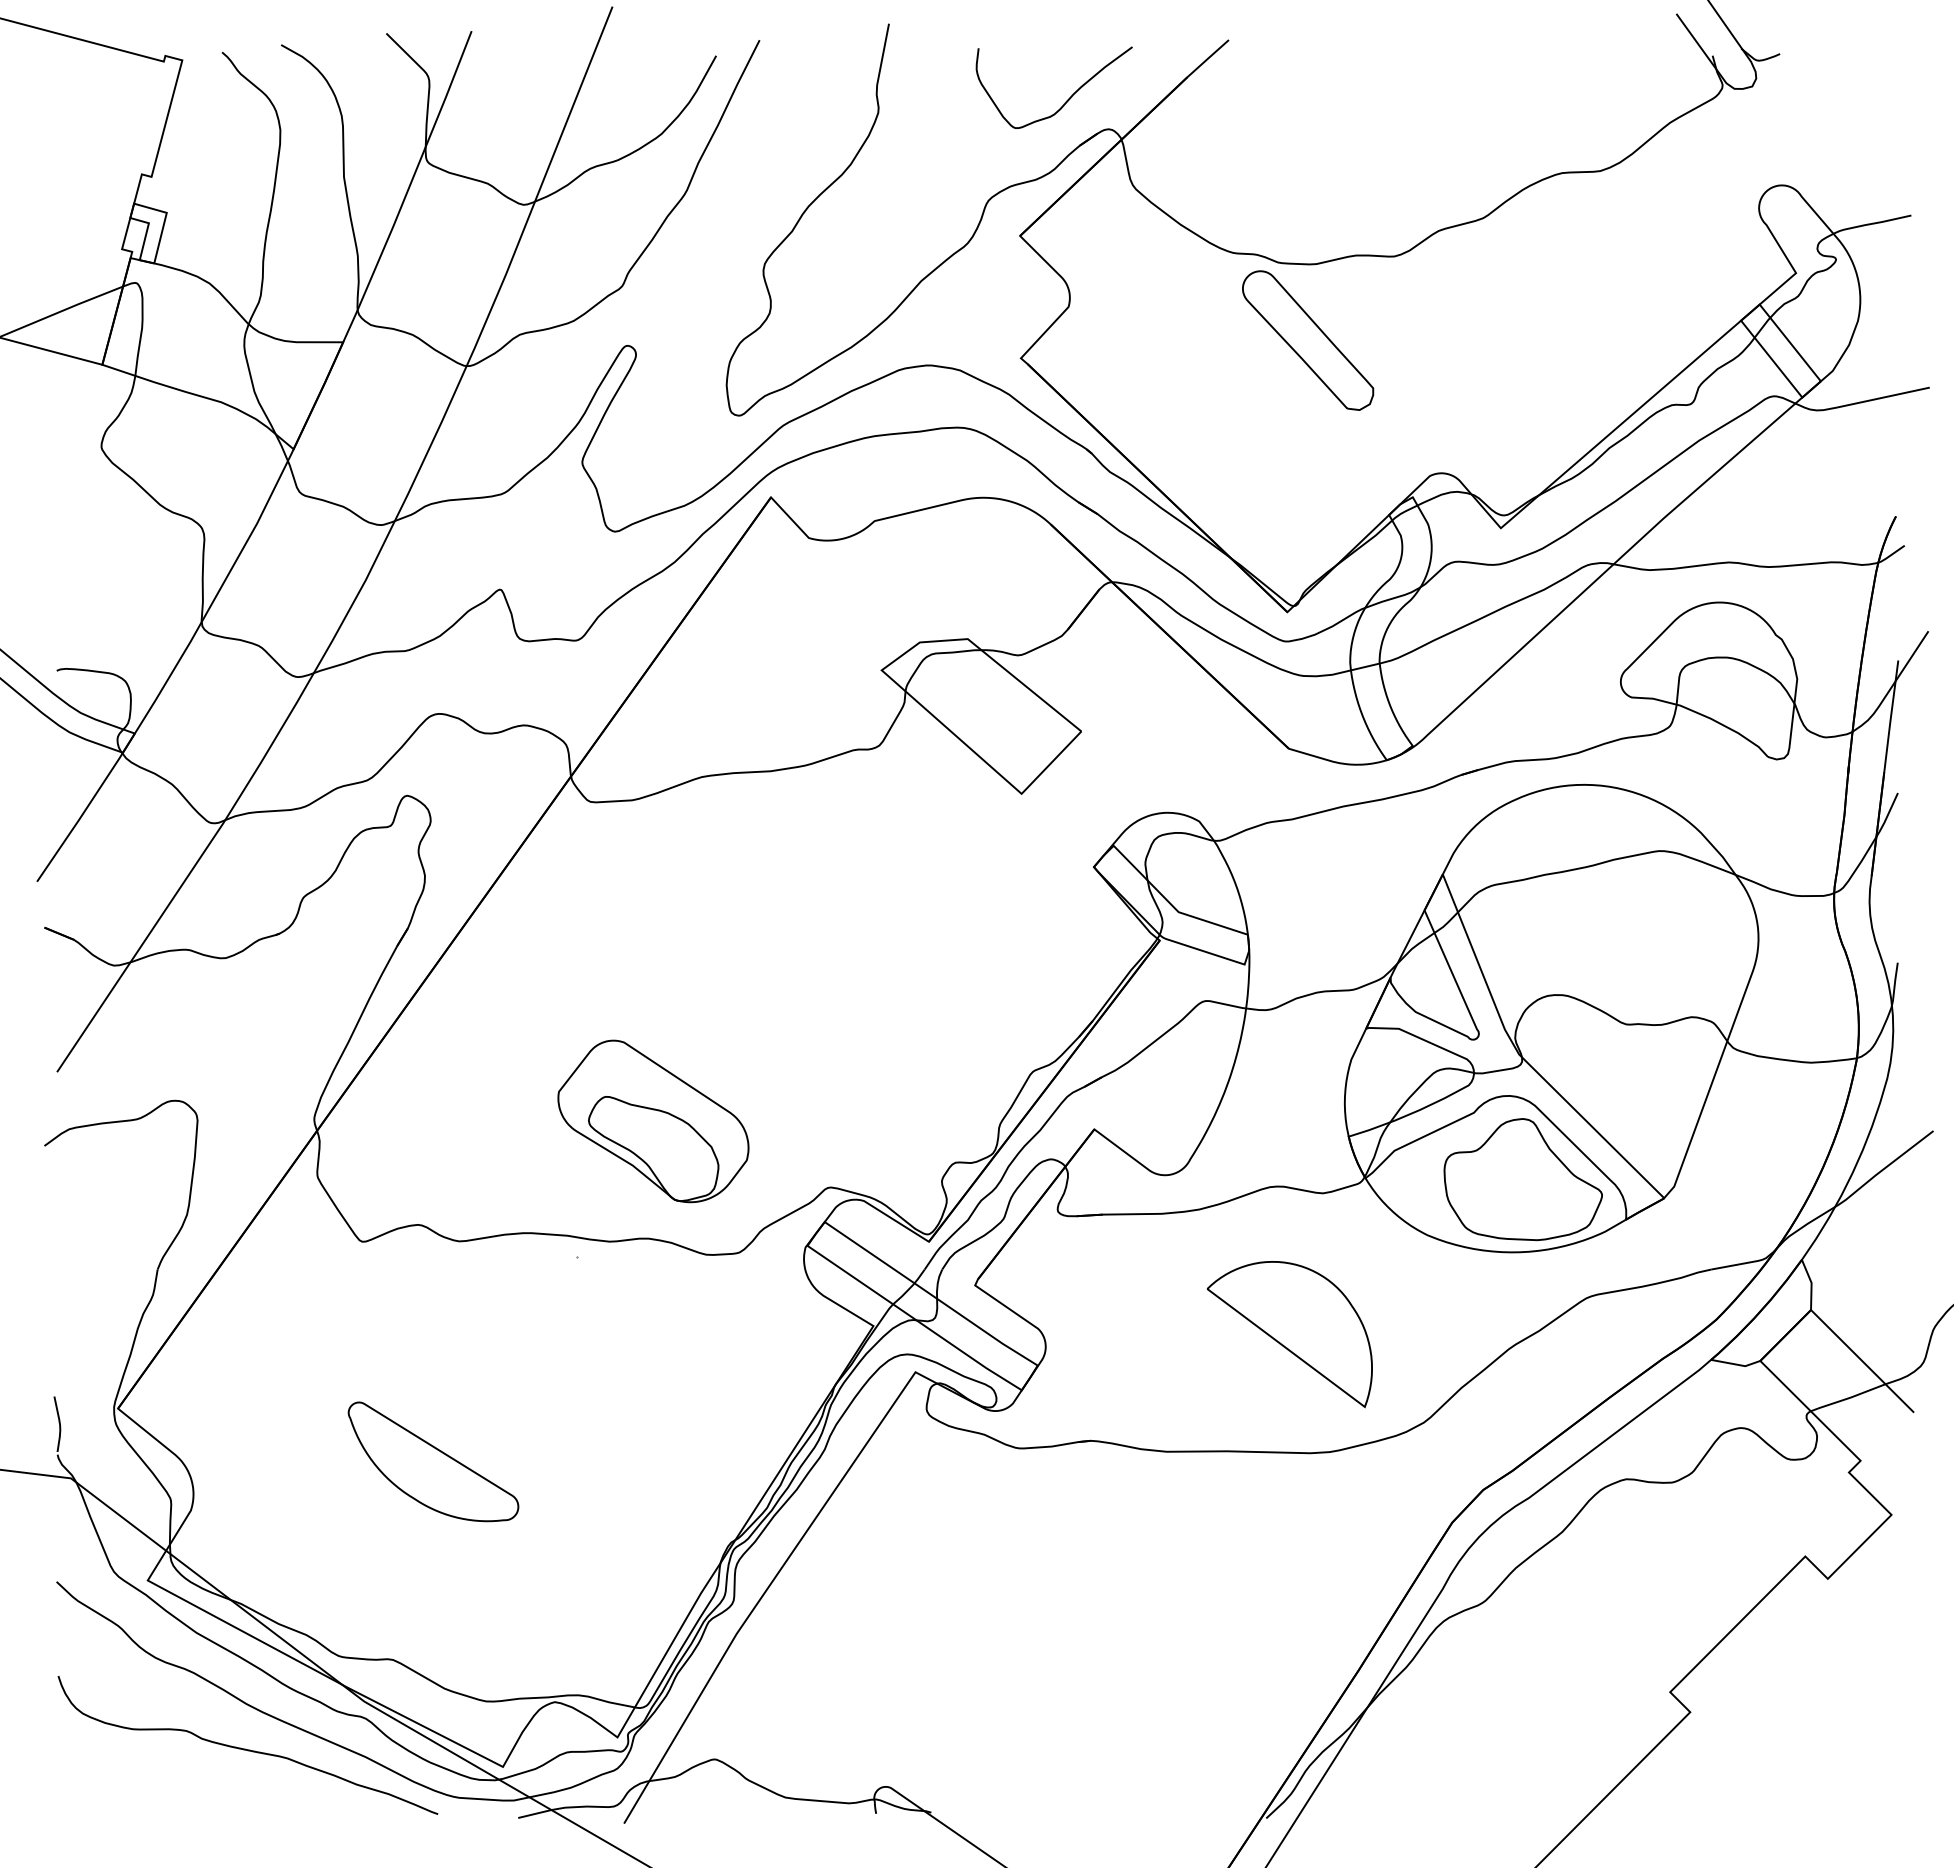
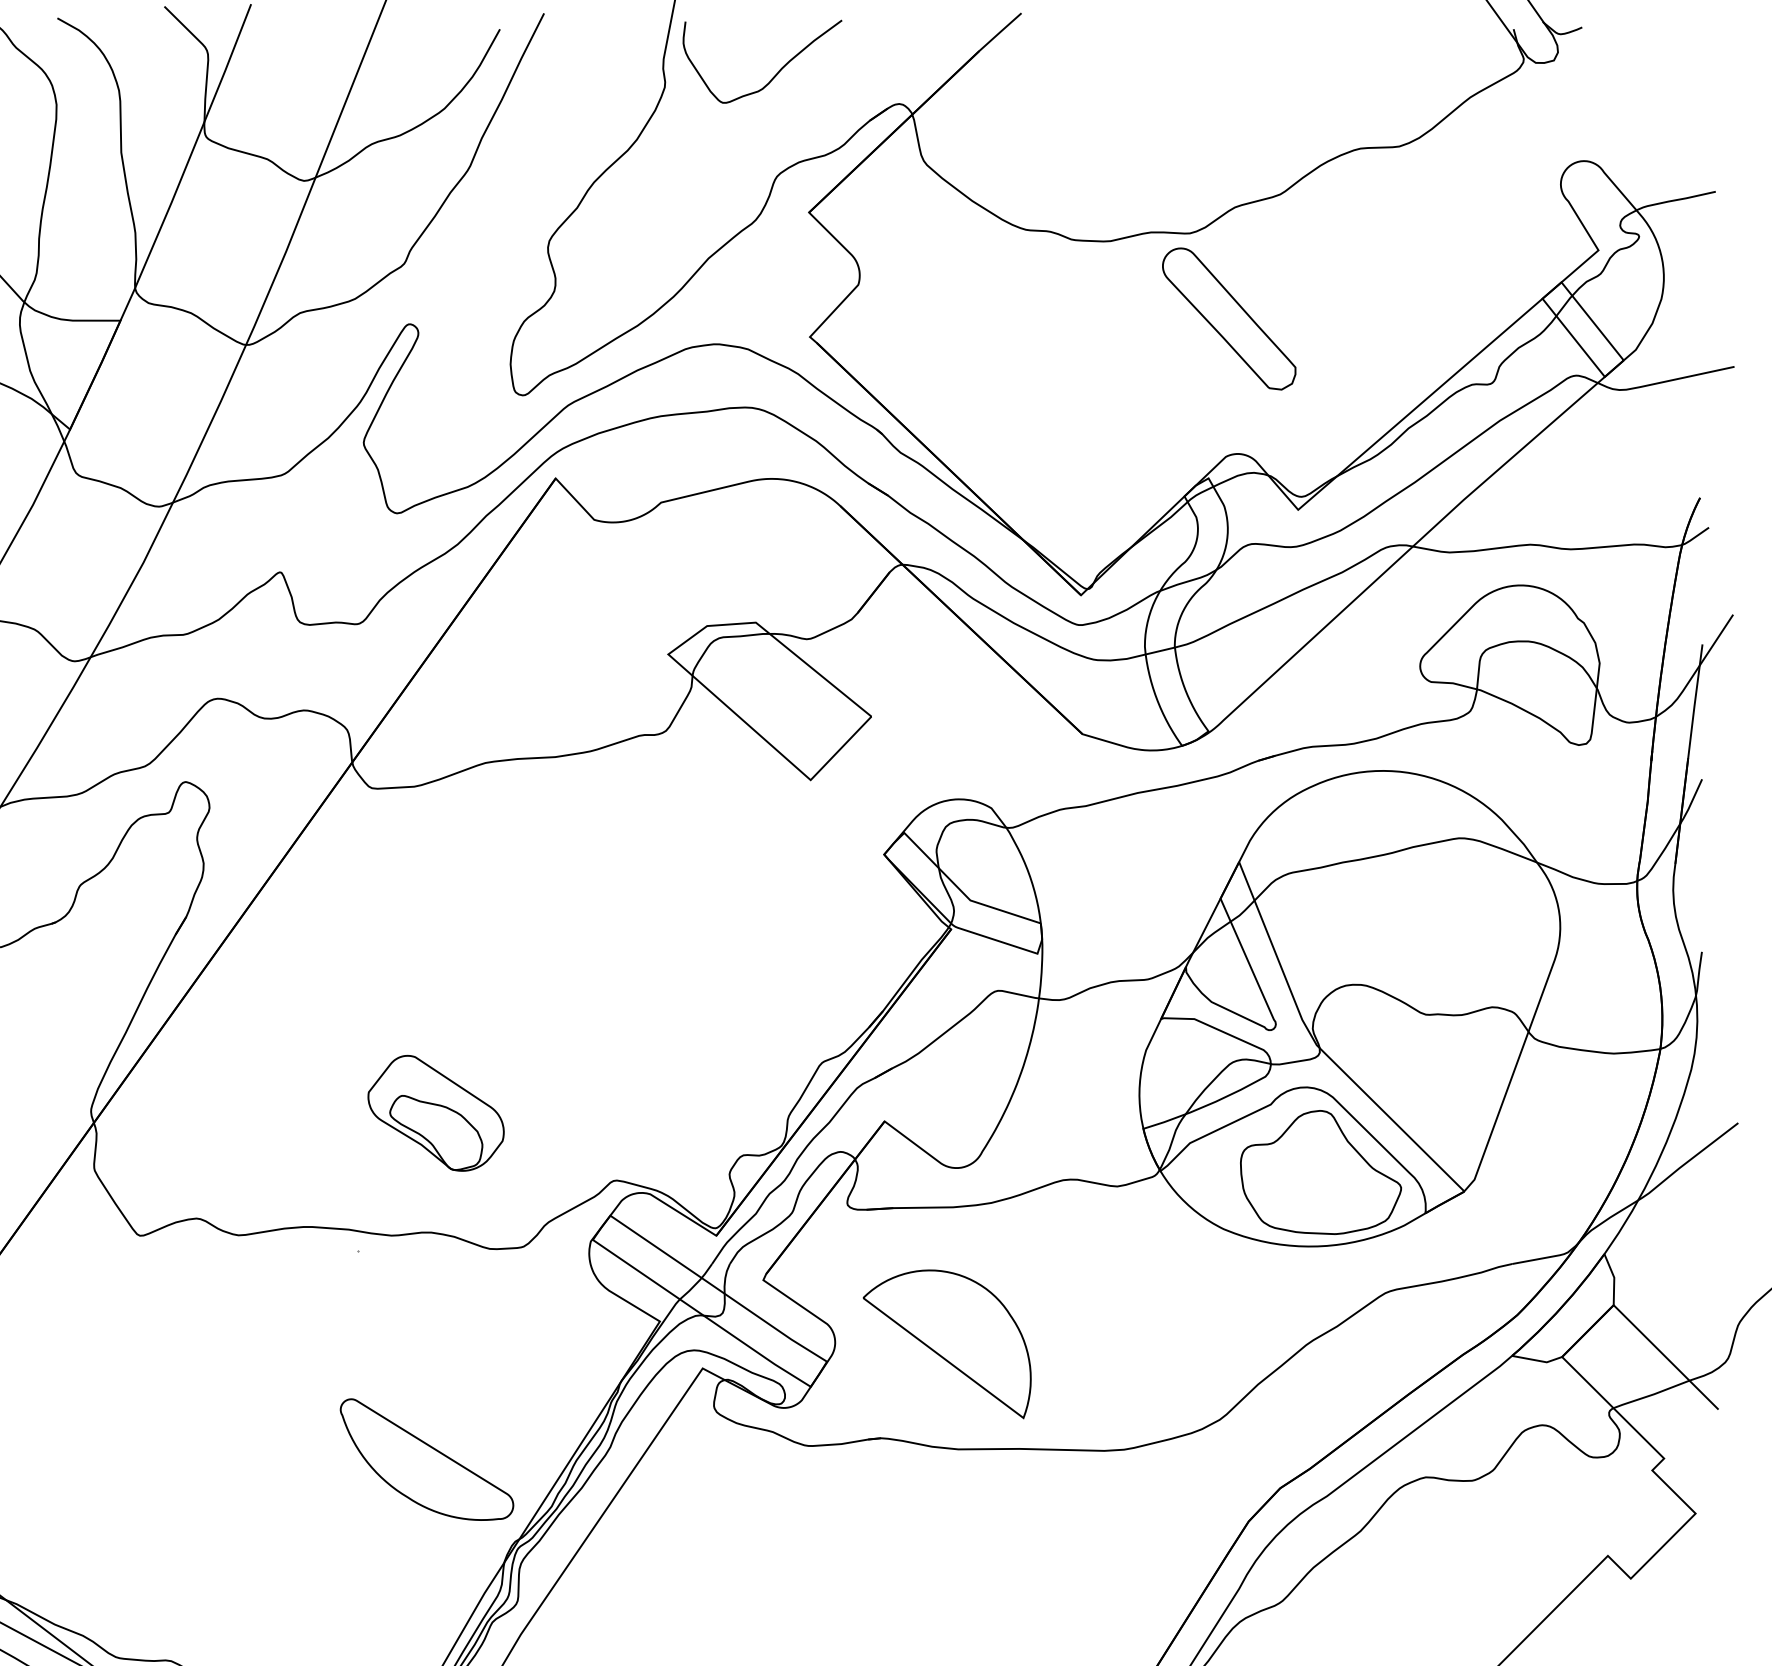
curve: (1066, 100) -> (774, 74), moved
part: (1308, 340) -> (1229, 318), moved
part: (653, 1121) -> (436, 1113), size x0.7
part: (1289, 1334) -> (946, 1344), moved
part: (433, 1461) -> (427, 1459), moved

